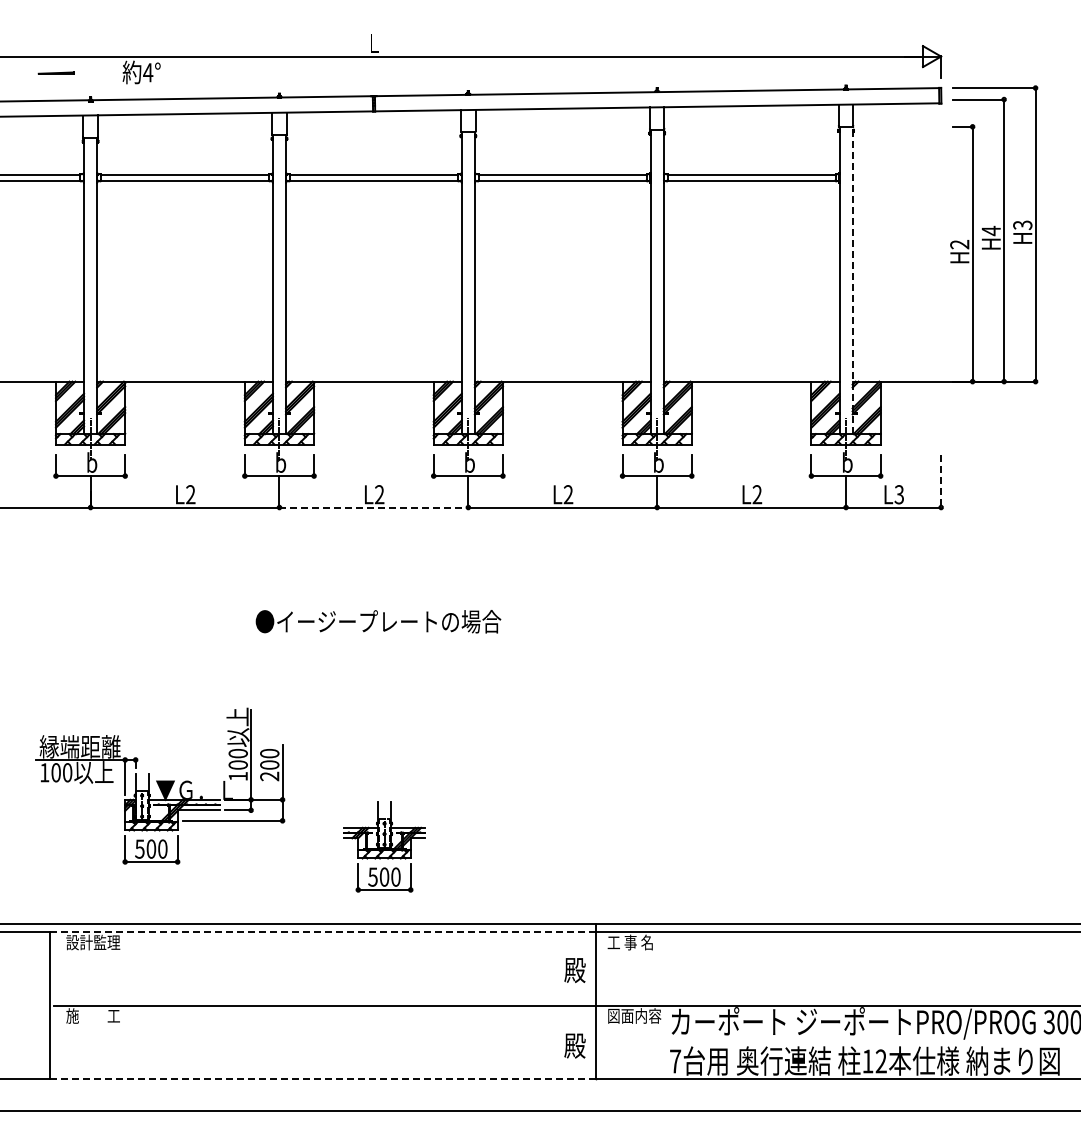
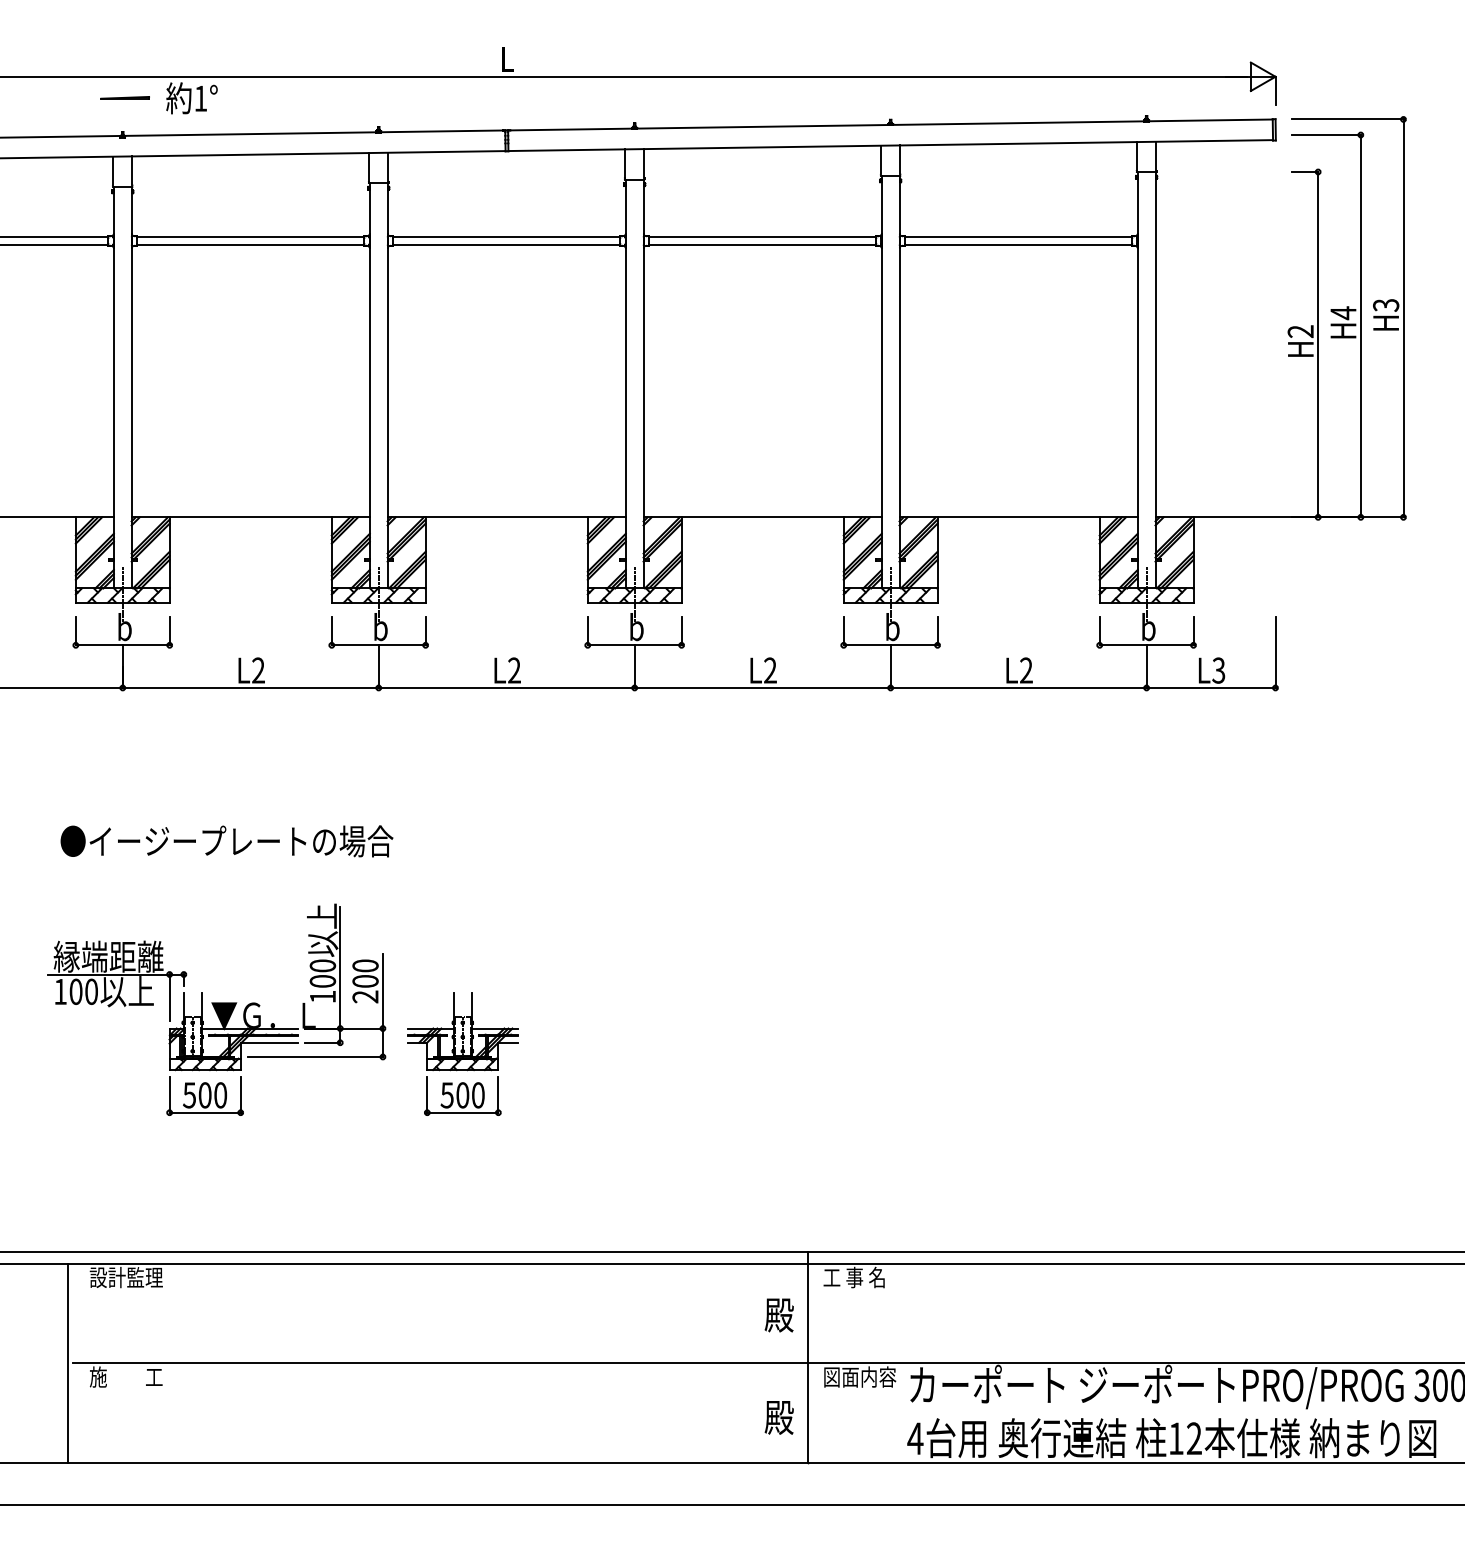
line: (55, 72) -> (123, 96), moved
text: (148, 72) -> (201, 98), 4° -> 1°
line: (852, 280) -> (1155, 380), dashed -> solid
line: (941, 481) -> (1275, 652), dashed -> solid
line: (374, 507) -> (507, 687), dashed -> solid
text: (378, 621) -> (226, 841), moved
part: (160, 785) -> (217, 1009), moved
part: (384, 846) -> (462, 1053), moved
line: (323, 932) -> (438, 1263), dashed -> solid
text: (675, 1061) -> (915, 1438), 7 -> 4
line: (323, 1079) -> (438, 1463), dashed -> solid

